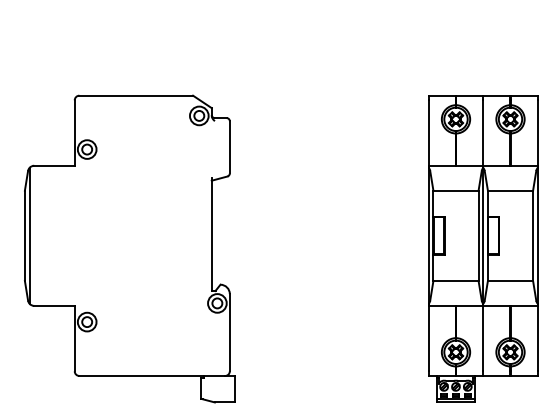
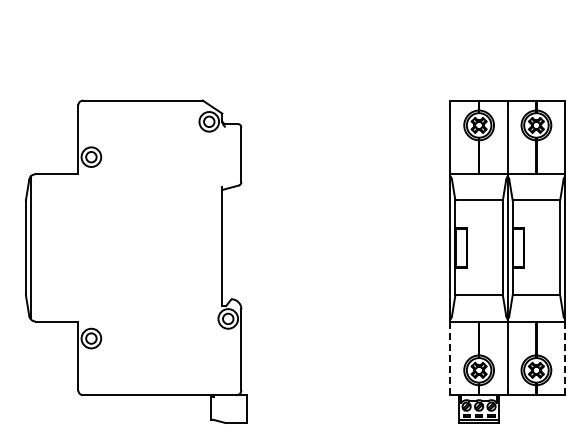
line: (428, 339) -> (450, 356), solid -> dashed
line: (538, 339) -> (565, 356), solid -> dashed

